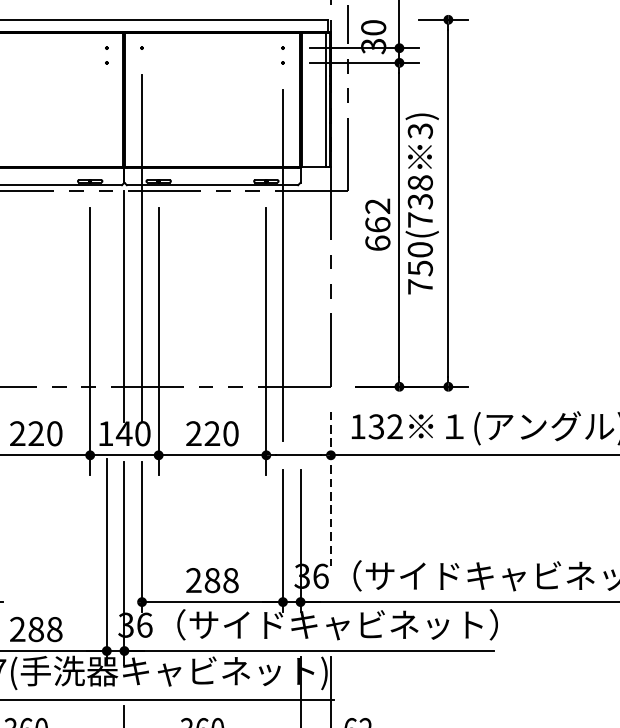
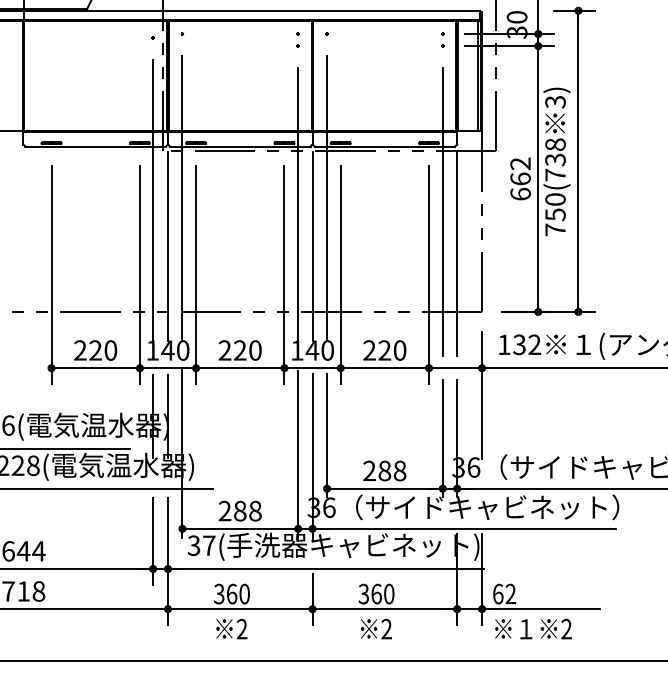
line: (107, 255) -> (298, 204), added
line: (300, 315) -> (457, 253), added
line: (331, 489) -> (482, 396), dashed -> solid

